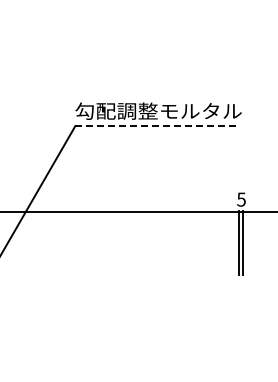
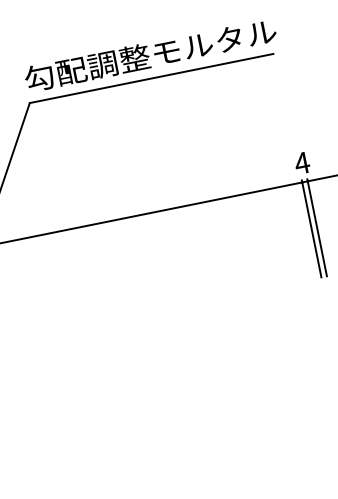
line: (156, 126) -> (152, 78), dashed -> solid
text: (241, 199) -> (302, 163), 5 -> 4

